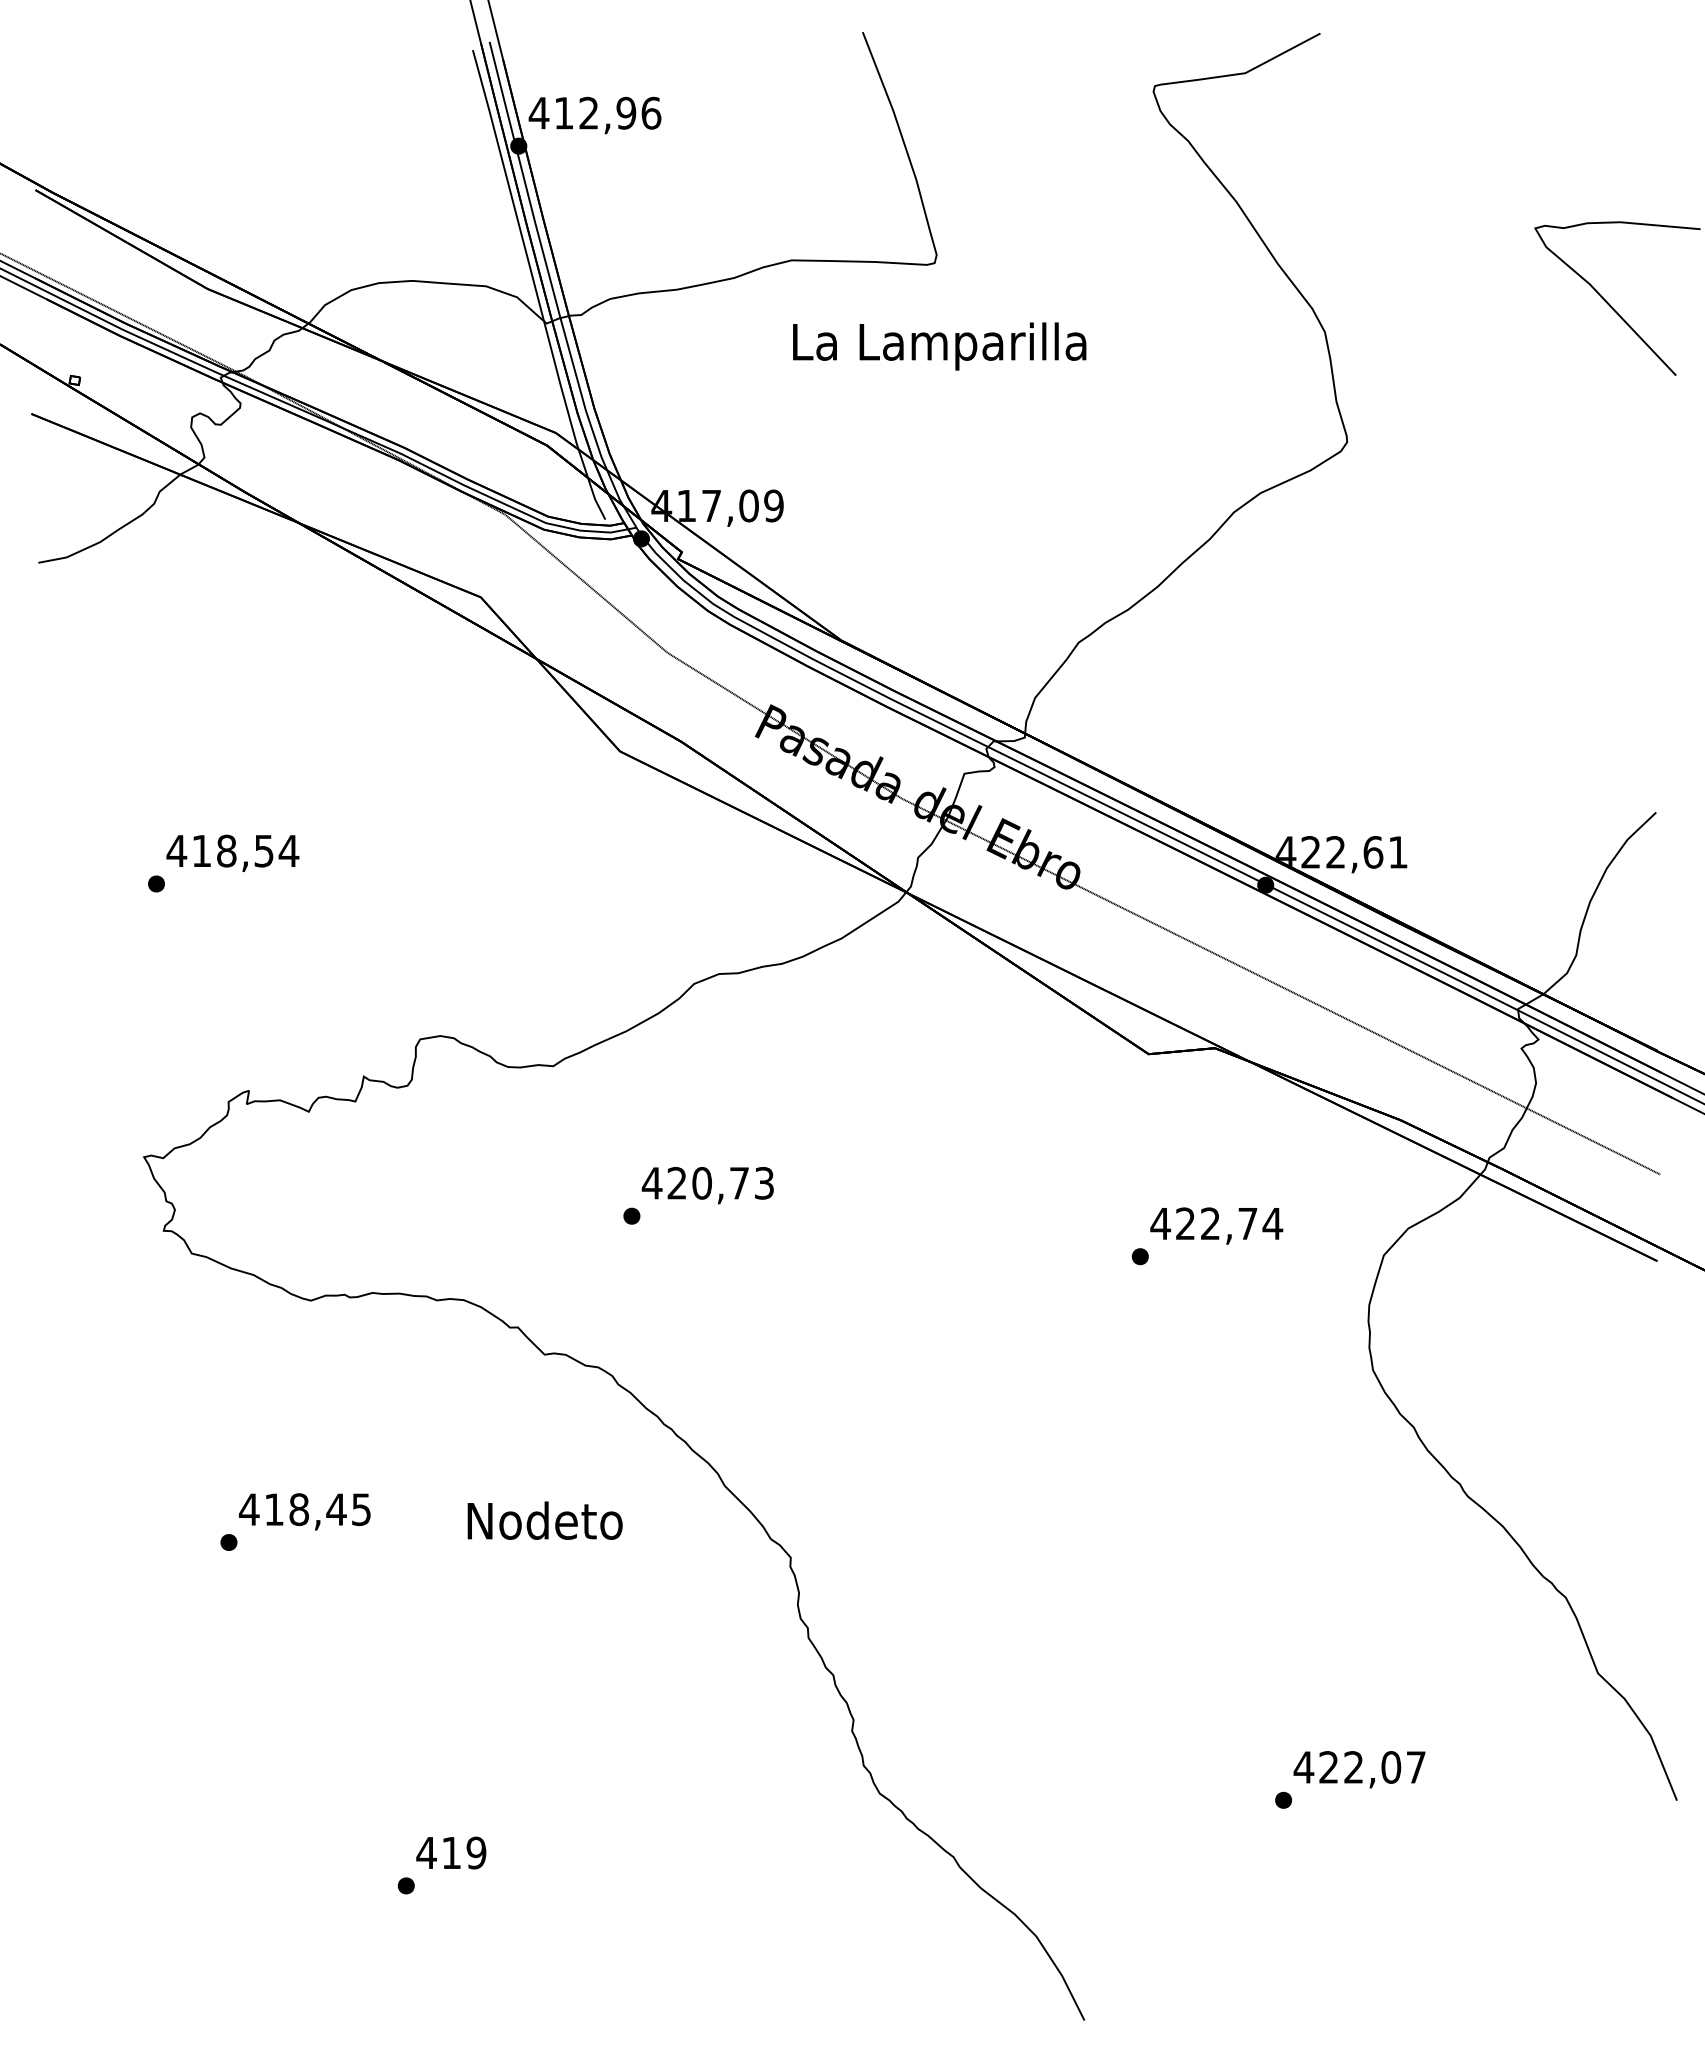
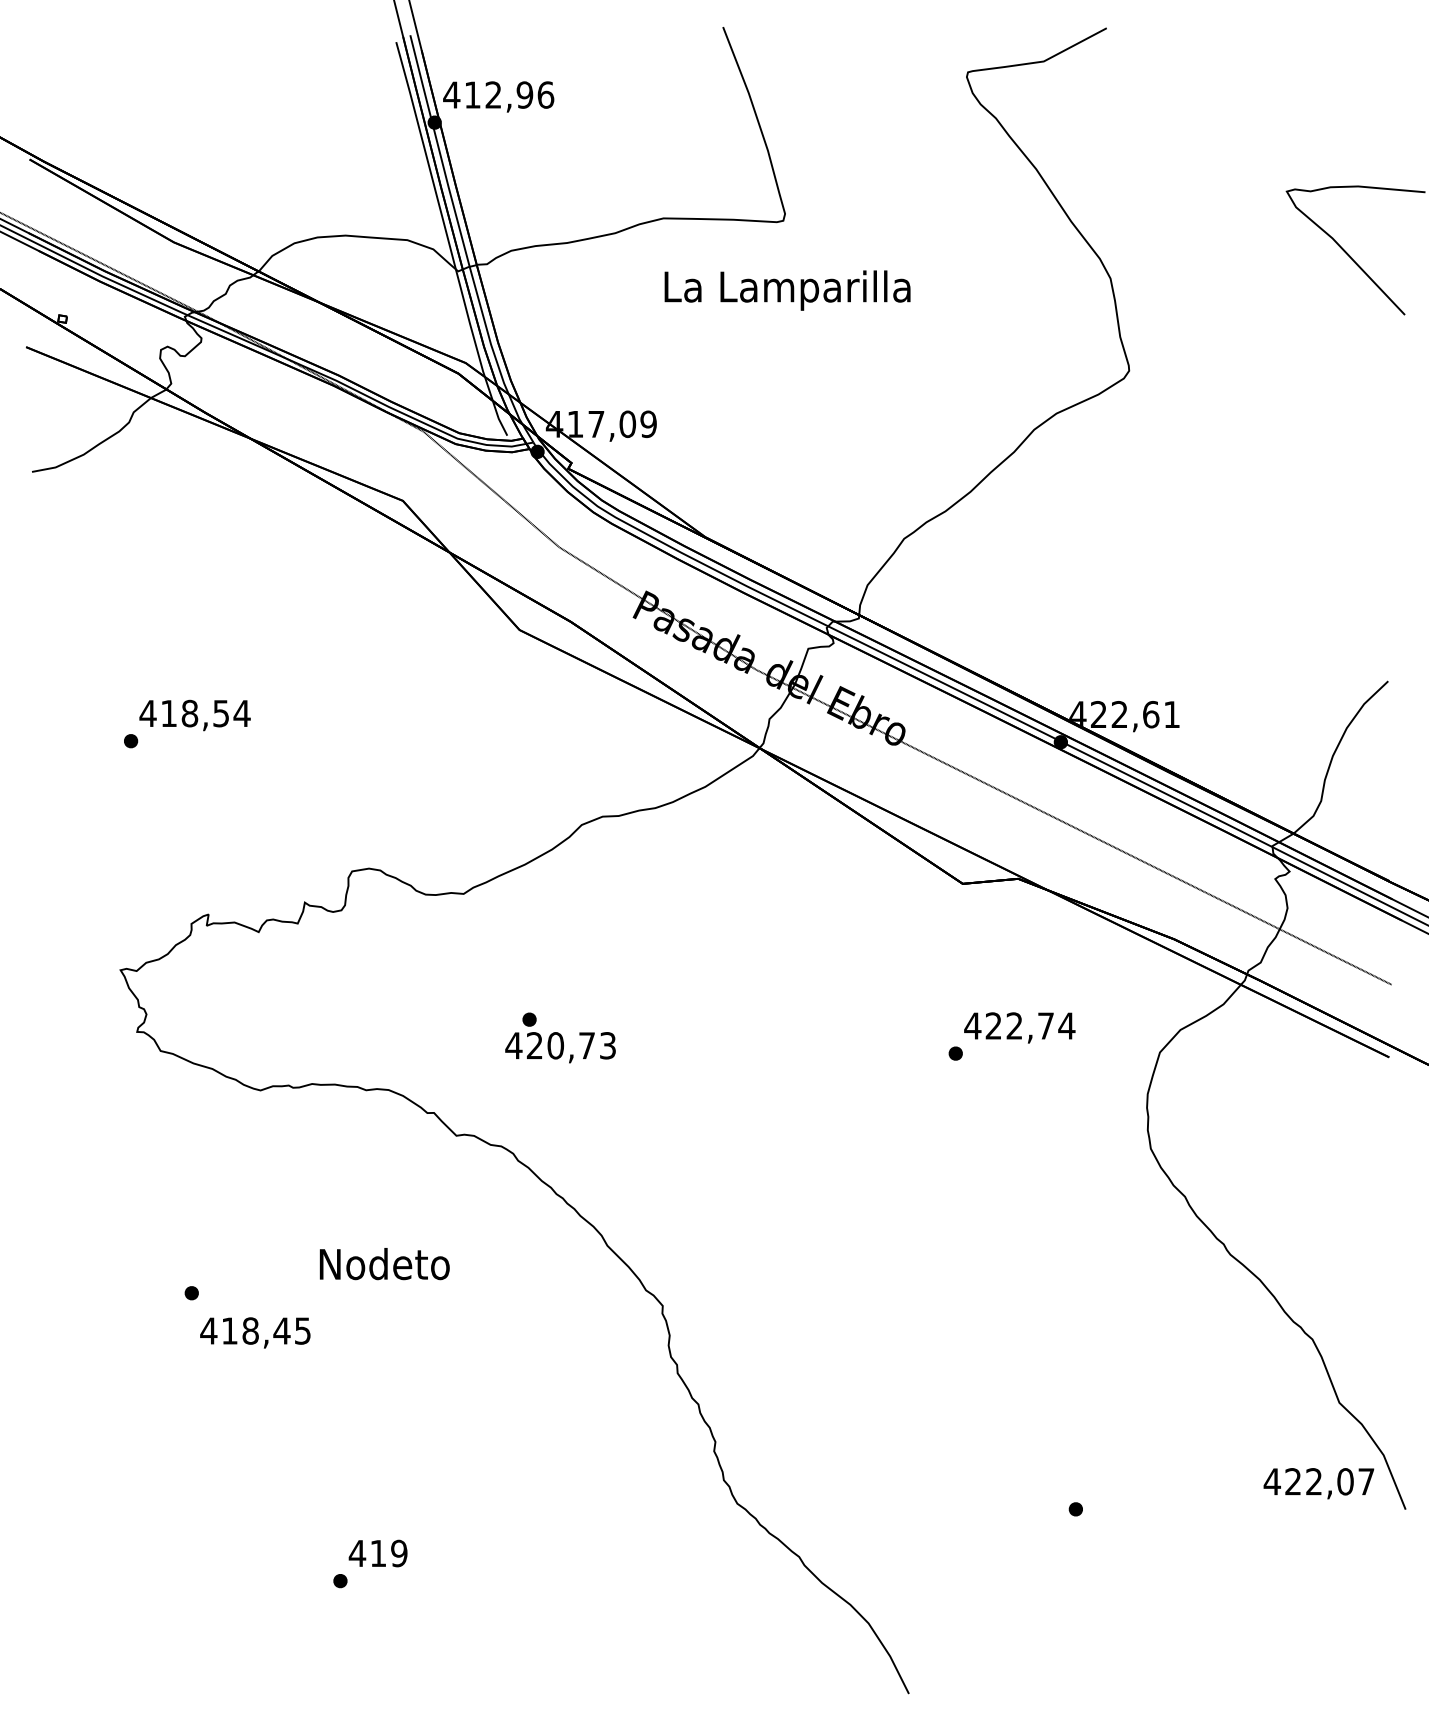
text: (707, 1185) -> (560, 1047), moved
text: (304, 1511) -> (255, 1332), moved
text: (544, 1520) -> (384, 1263), moved
text: (1359, 1769) -> (1318, 1483), moved

